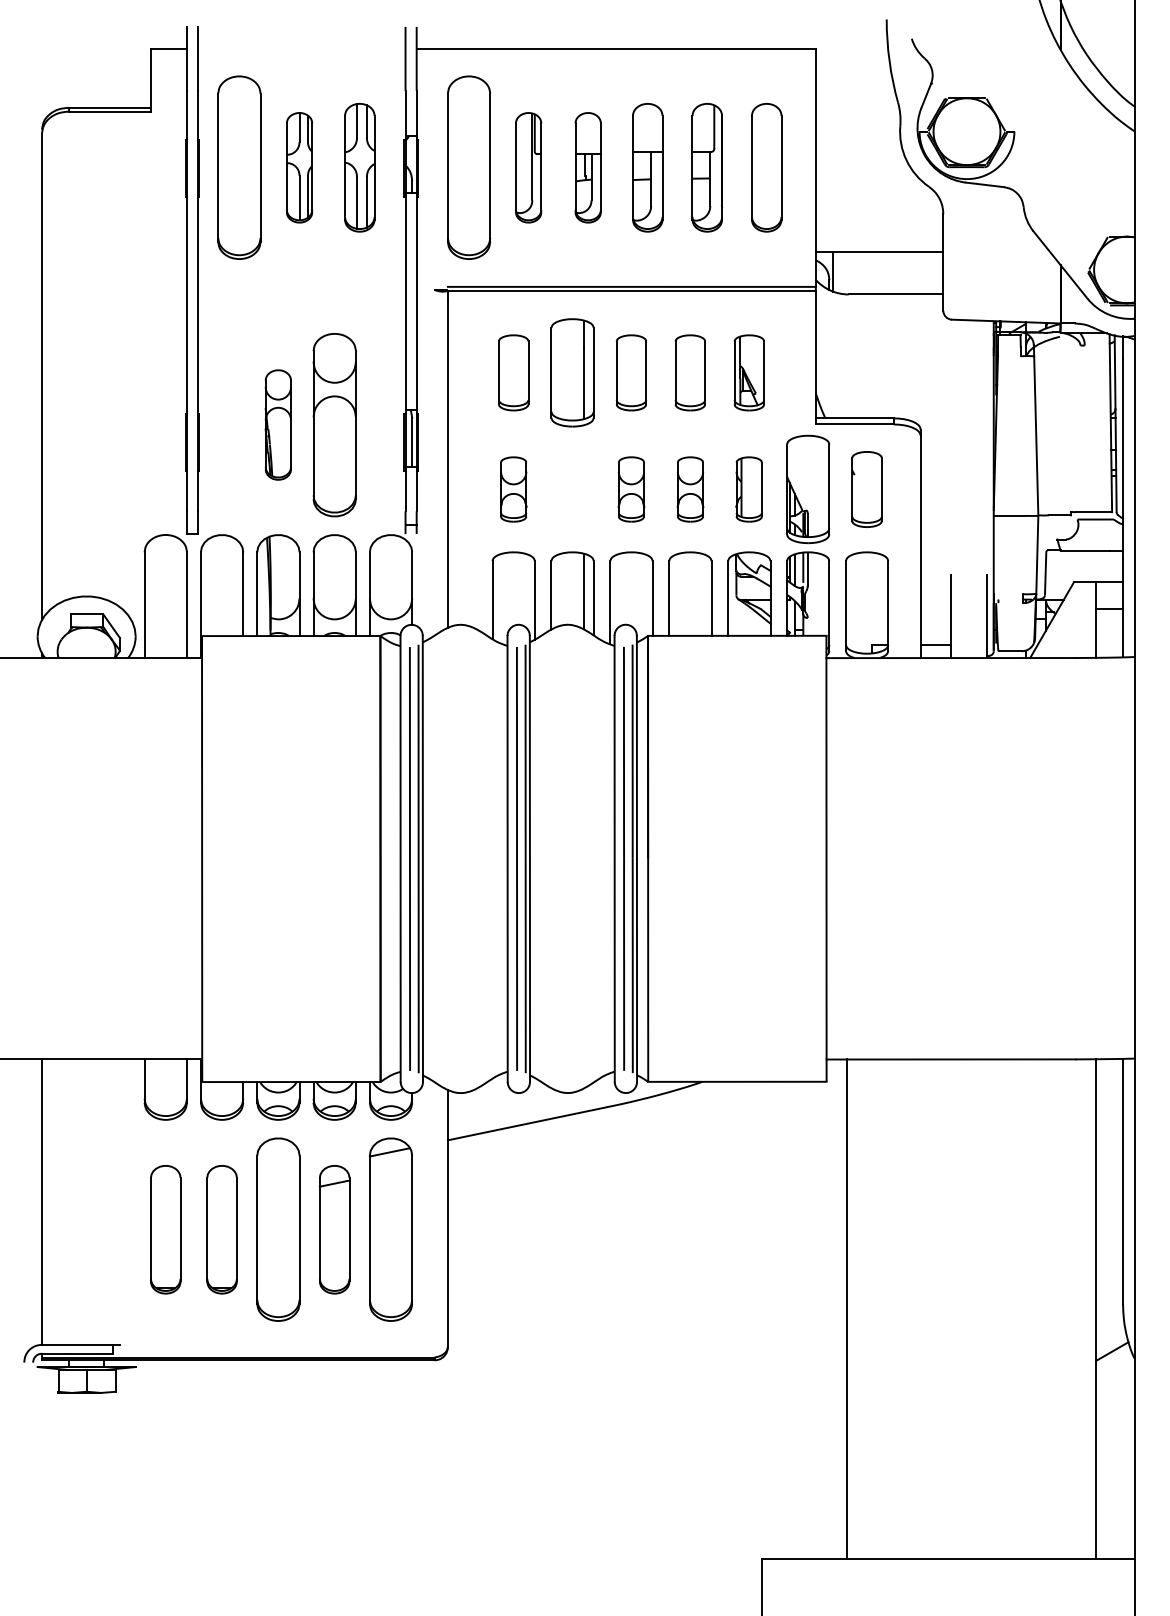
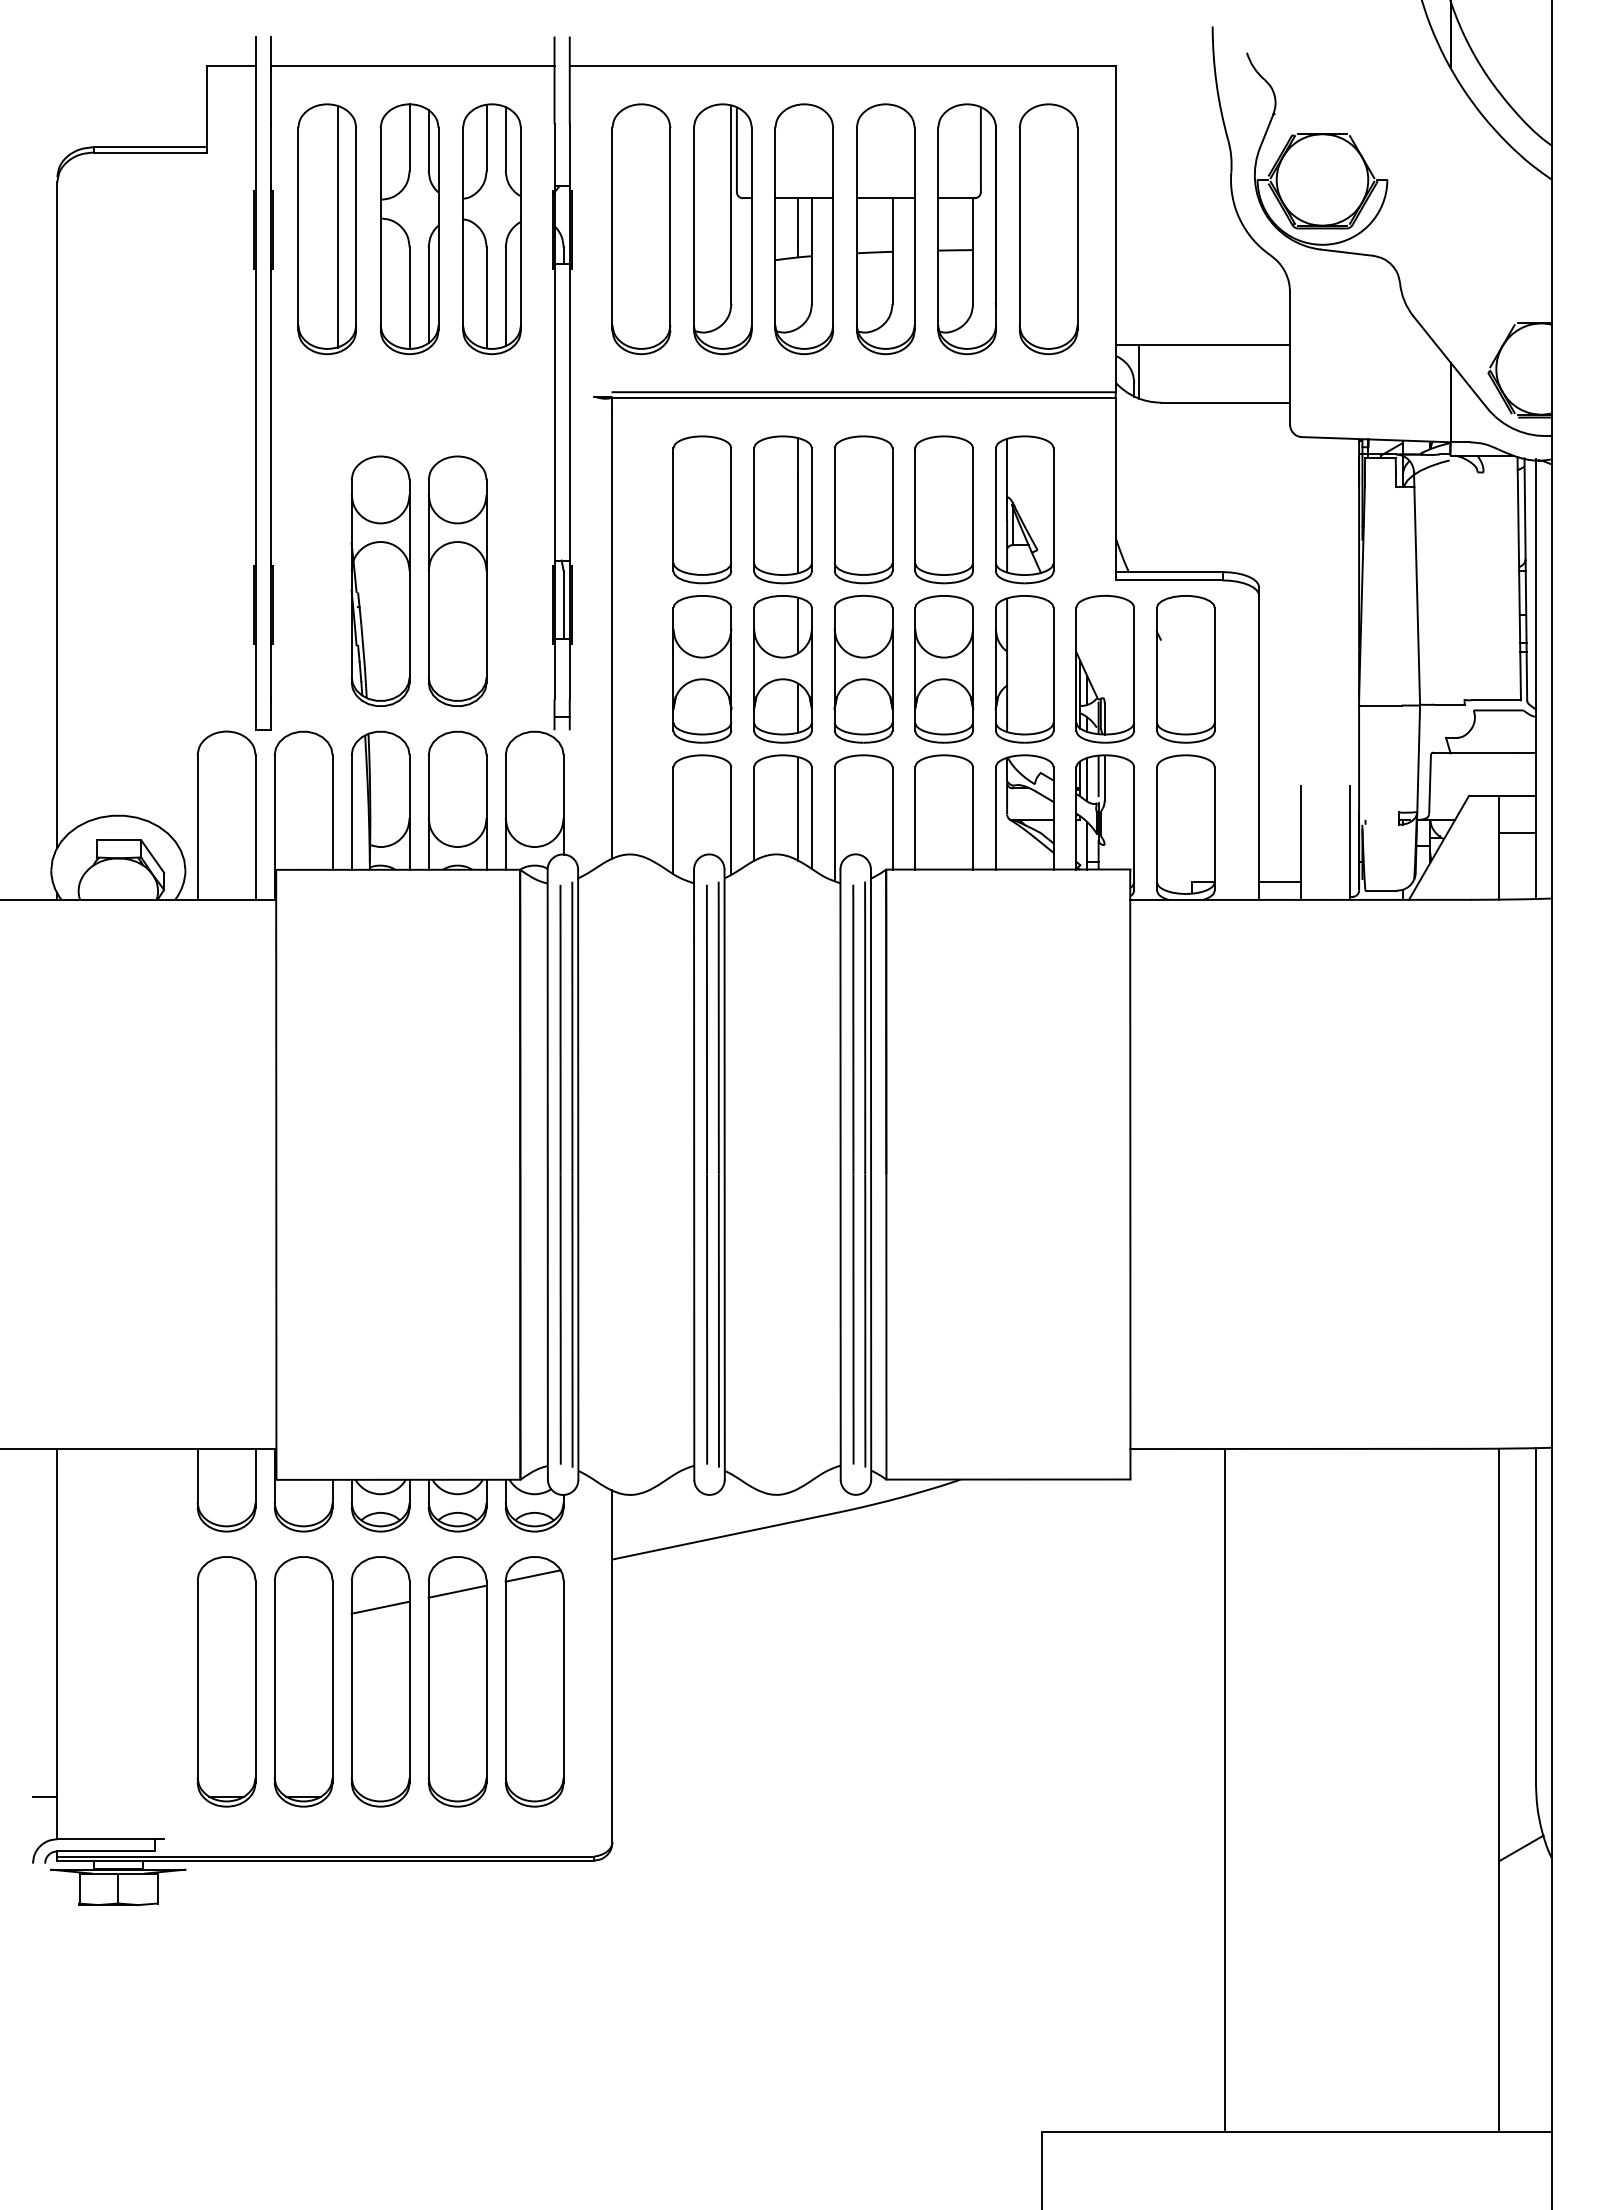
line: (301, 48) -> (412, 66), added
line: (246, 165) -> (337, 226), added
part: (299, 167) -> (409, 229), size x1.67
part: (359, 167) -> (491, 229), size x1.43
part: (528, 167) -> (722, 229), size x1.67
part: (588, 167) -> (804, 229), size x1.67
part: (647, 167) -> (885, 229), size x1.43
part: (707, 167) -> (967, 229), size x1.43
part: (766, 167) -> (1048, 229), size x1.43
part: (513, 372) -> (702, 509), size x1.43
part: (631, 372) -> (863, 509), size x1.43
part: (689, 372) -> (943, 509), size x1.43
part: (749, 372) -> (1024, 509), size x1.43
part: (278, 424) -> (380, 580), size x1.67
part: (513, 489) -> (702, 669), size x1.67
part: (572, 489) -> (782, 669), added
part: (631, 489) -> (863, 669), size x1.67
part: (690, 489) -> (944, 669), size x1.67
part: (749, 489) -> (1024, 669), size x1.67
part: (866, 489) -> (1185, 669), size x1.43
line: (278, 1175) -> (380, 1607), added
part: (165, 1229) -> (226, 1681), size x1.43
part: (222, 1229) -> (303, 1681), size x1.43
part: (334, 1229) -> (457, 1681), size x1.43
line: (846, 1309) -> (1224, 1790), moved
line: (32, 1313) -> (44, 1796), added

